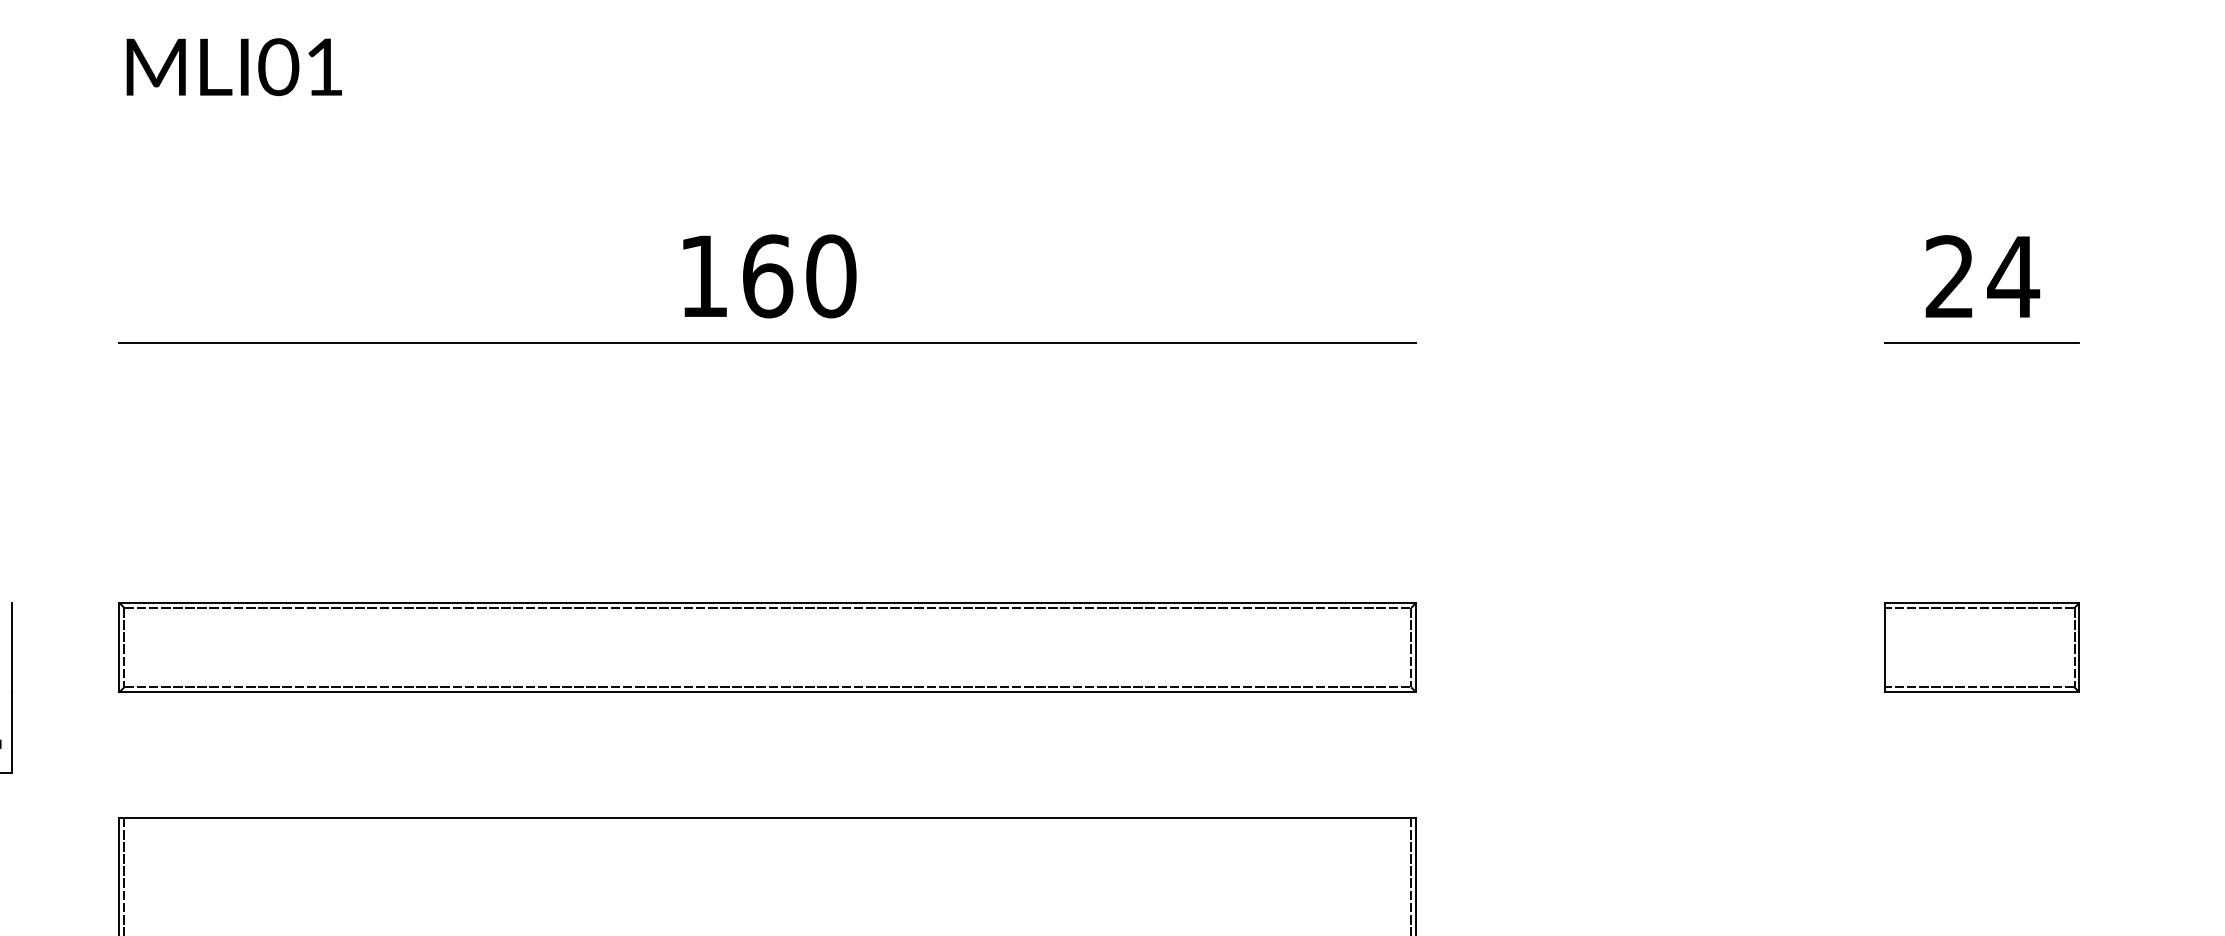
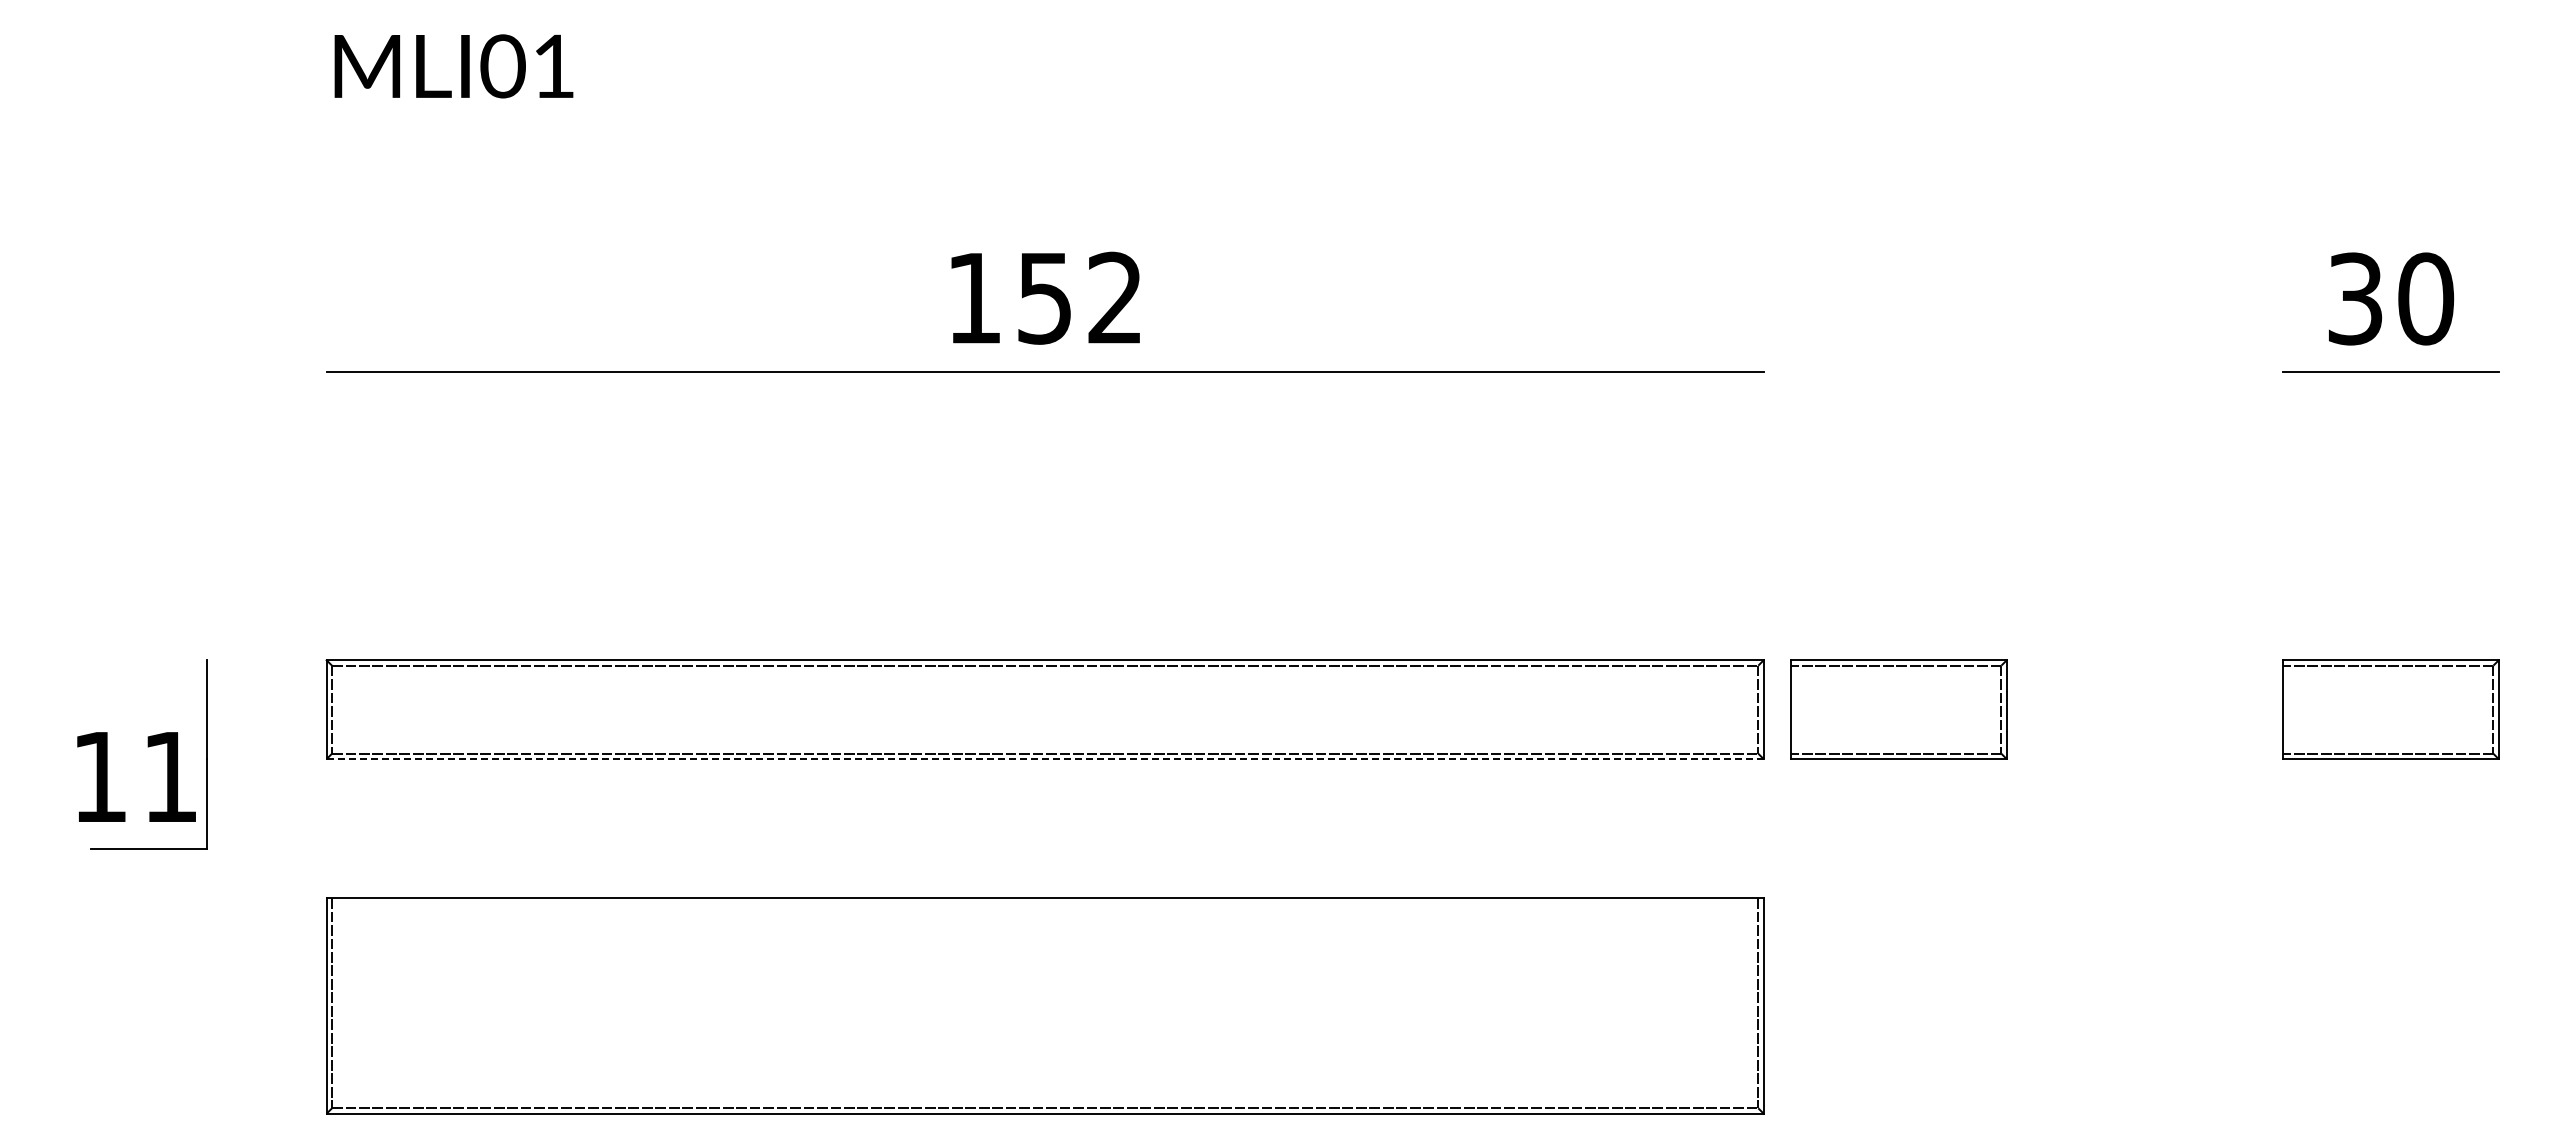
text: (799, 275) -> (1080, 297), 160 -> 152
text: (1982, 276) -> (2391, 298), 24 -> 30
part: (1537, 647) -> (1898, 709), added
line: (768, 692) -> (1045, 759), solid -> dashed

